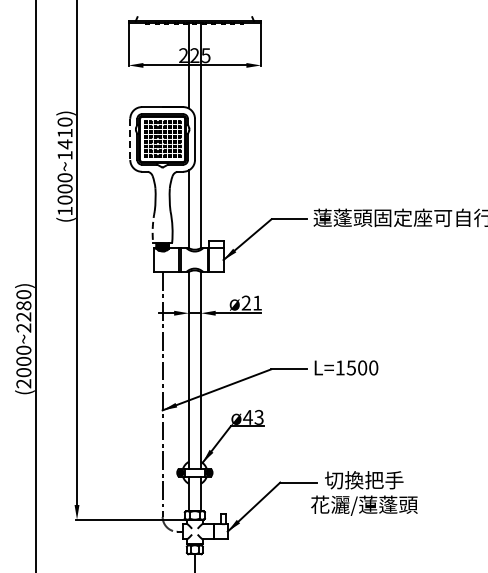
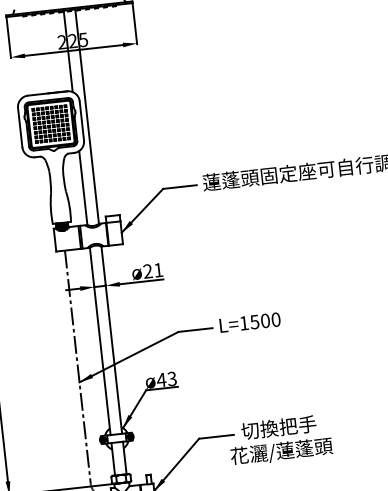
line: (130, 139) -> (20, 127), dashed -> solid
arc: (152, 226) -> (50, 208), dashed -> solid

